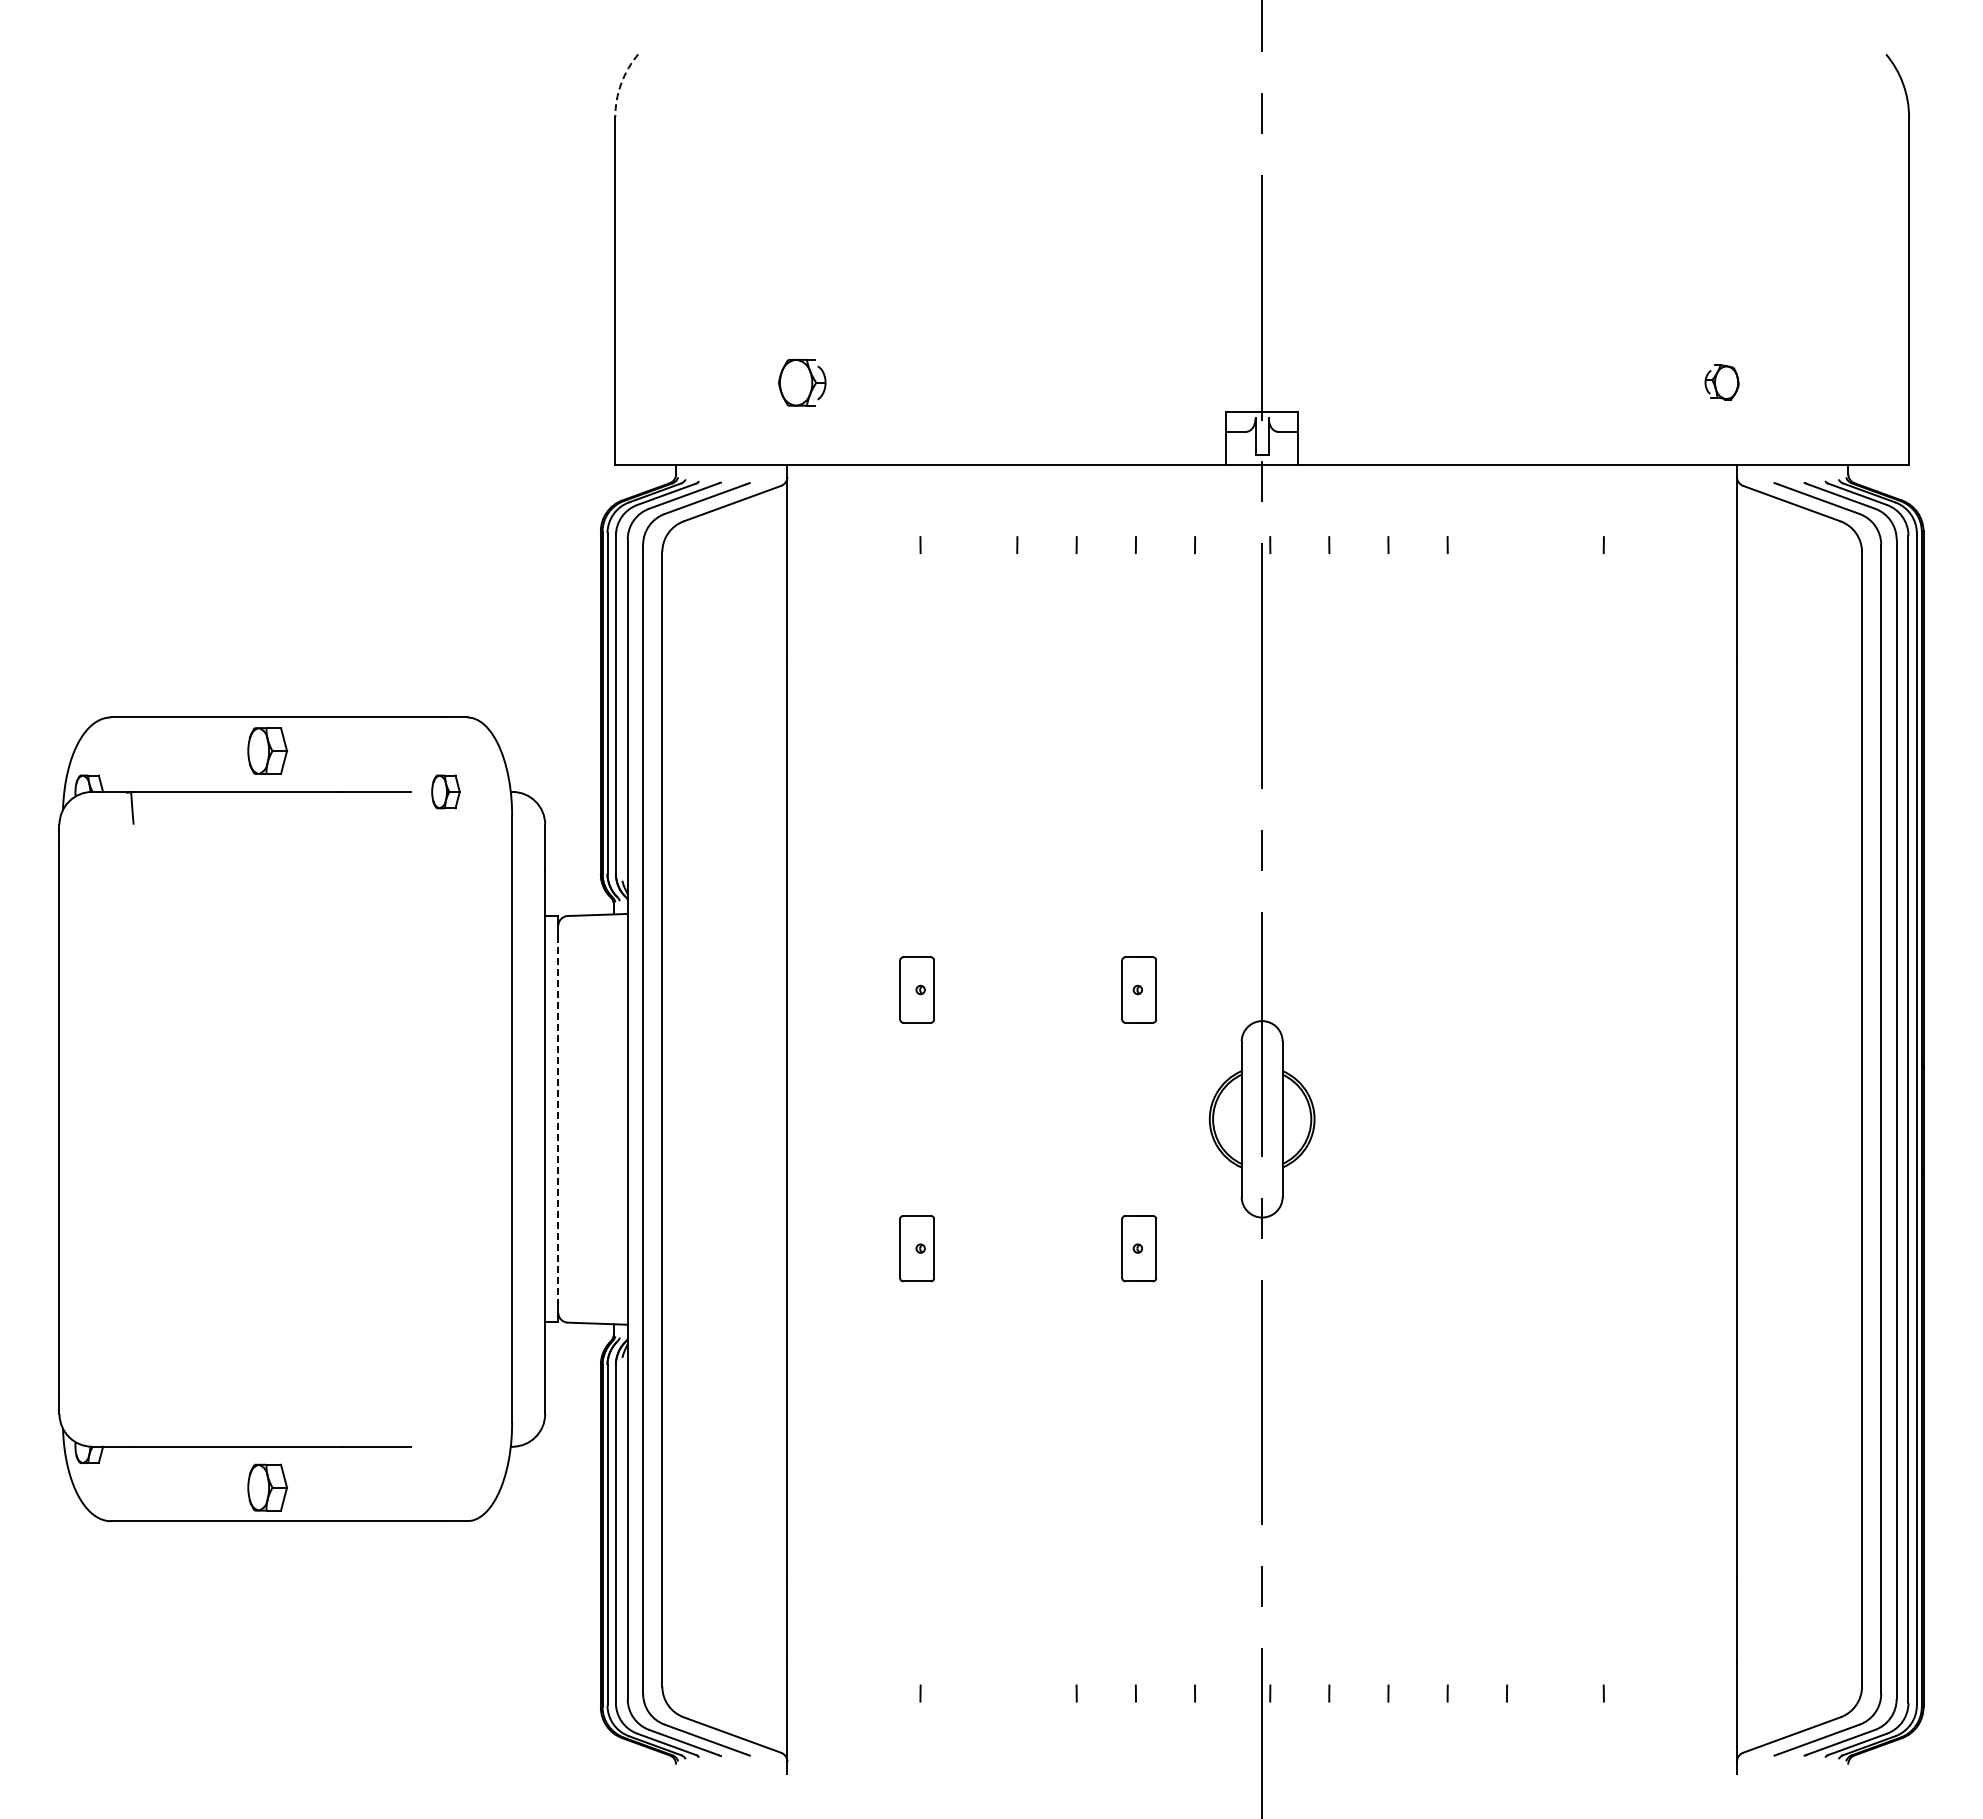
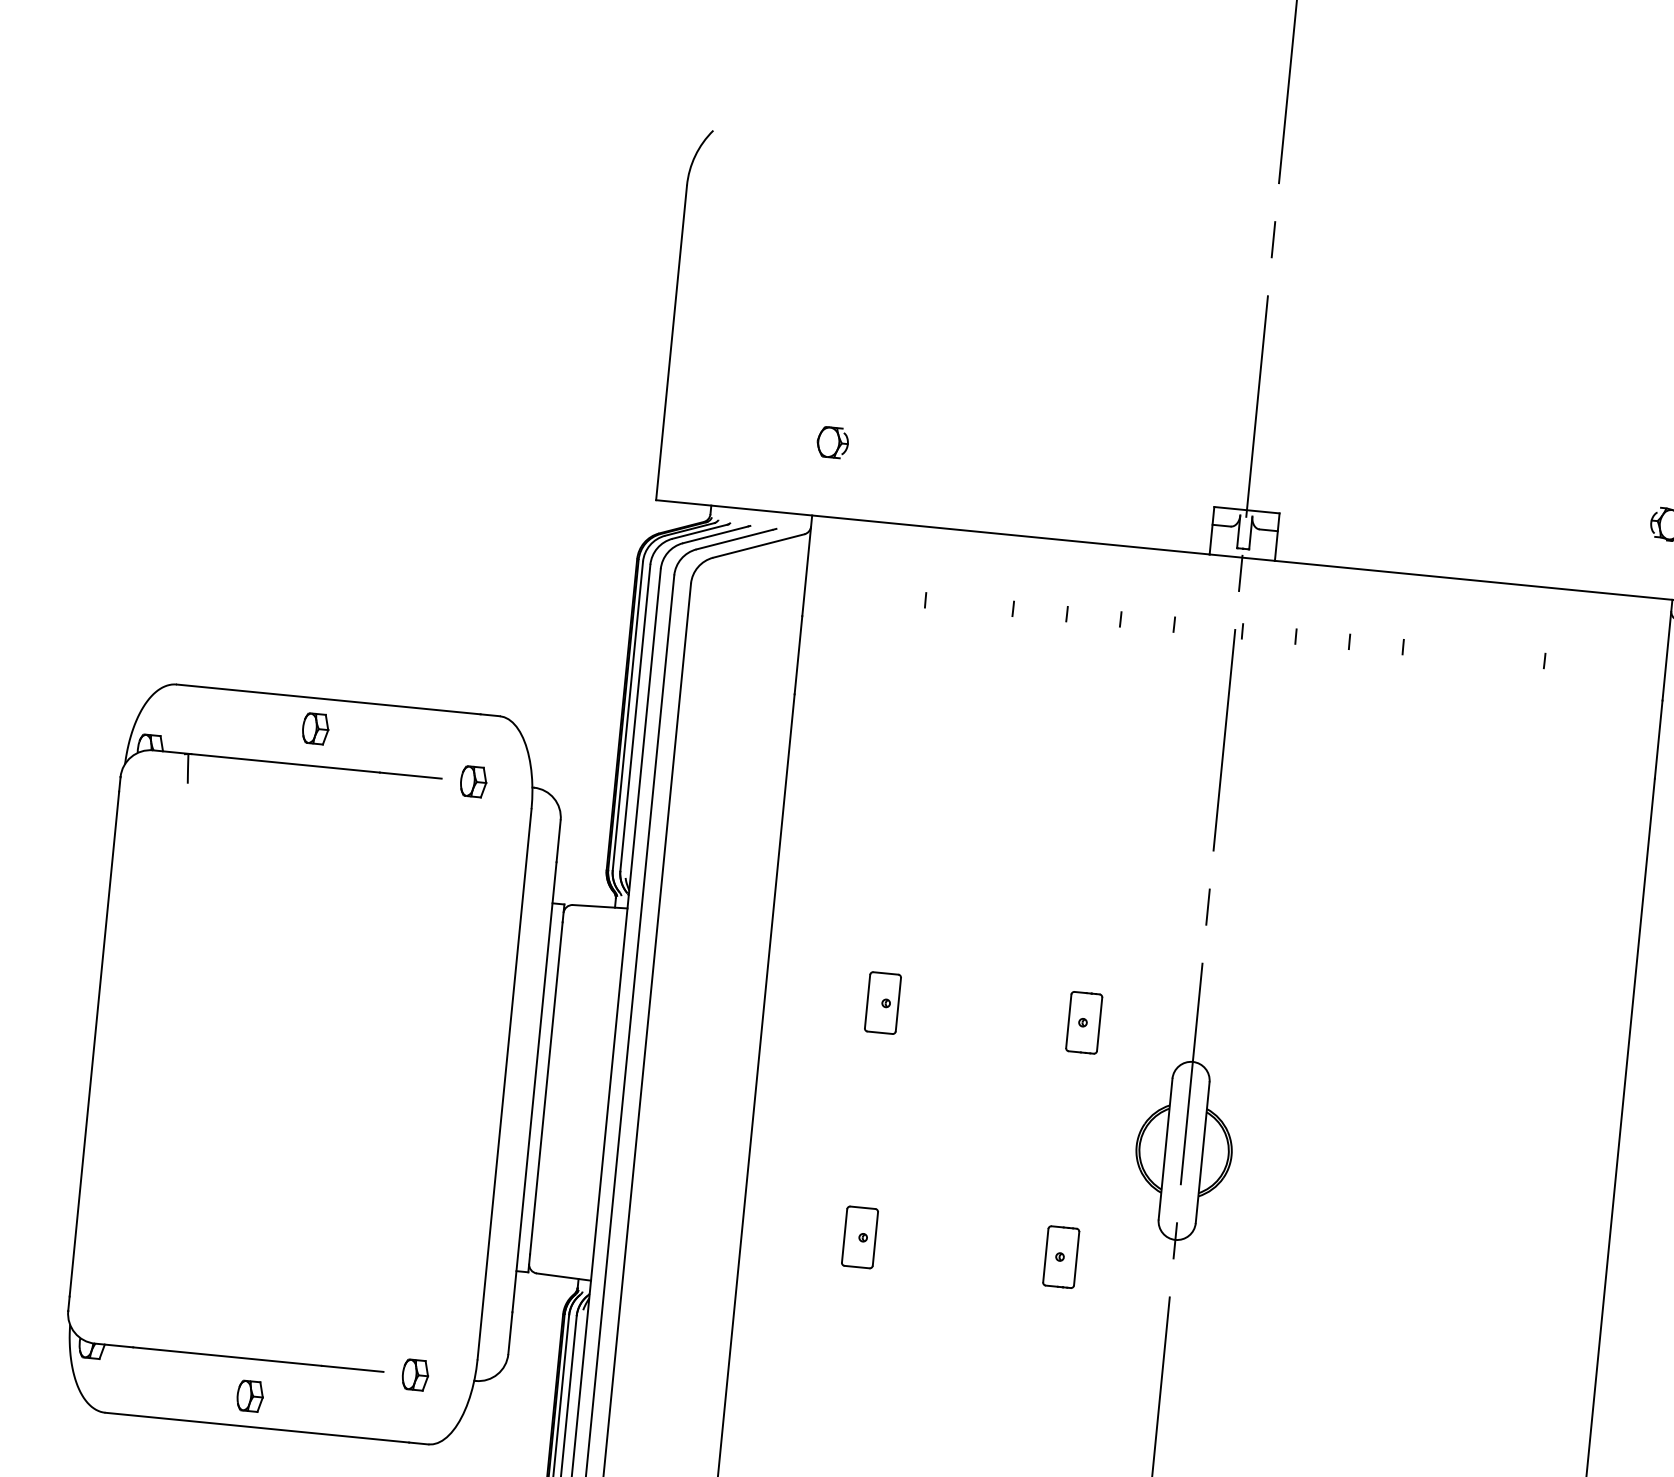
arc: (621, 83) -> (695, 155), dashed -> solid
part: (801, 382) -> (832, 442), size x0.71
part: (267, 750) -> (315, 728), size x0.71
line: (558, 1119) -> (546, 1088), dashed -> solid
part: (445, 1446) -> (415, 1374), added
part: (267, 1487) -> (250, 1396), size x0.71

